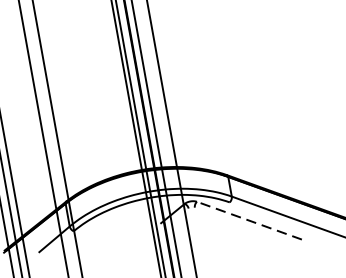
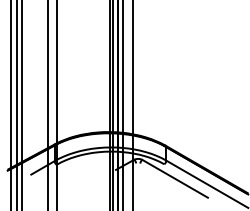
line: (249, 220) -> (175, 178), dashed -> solid

